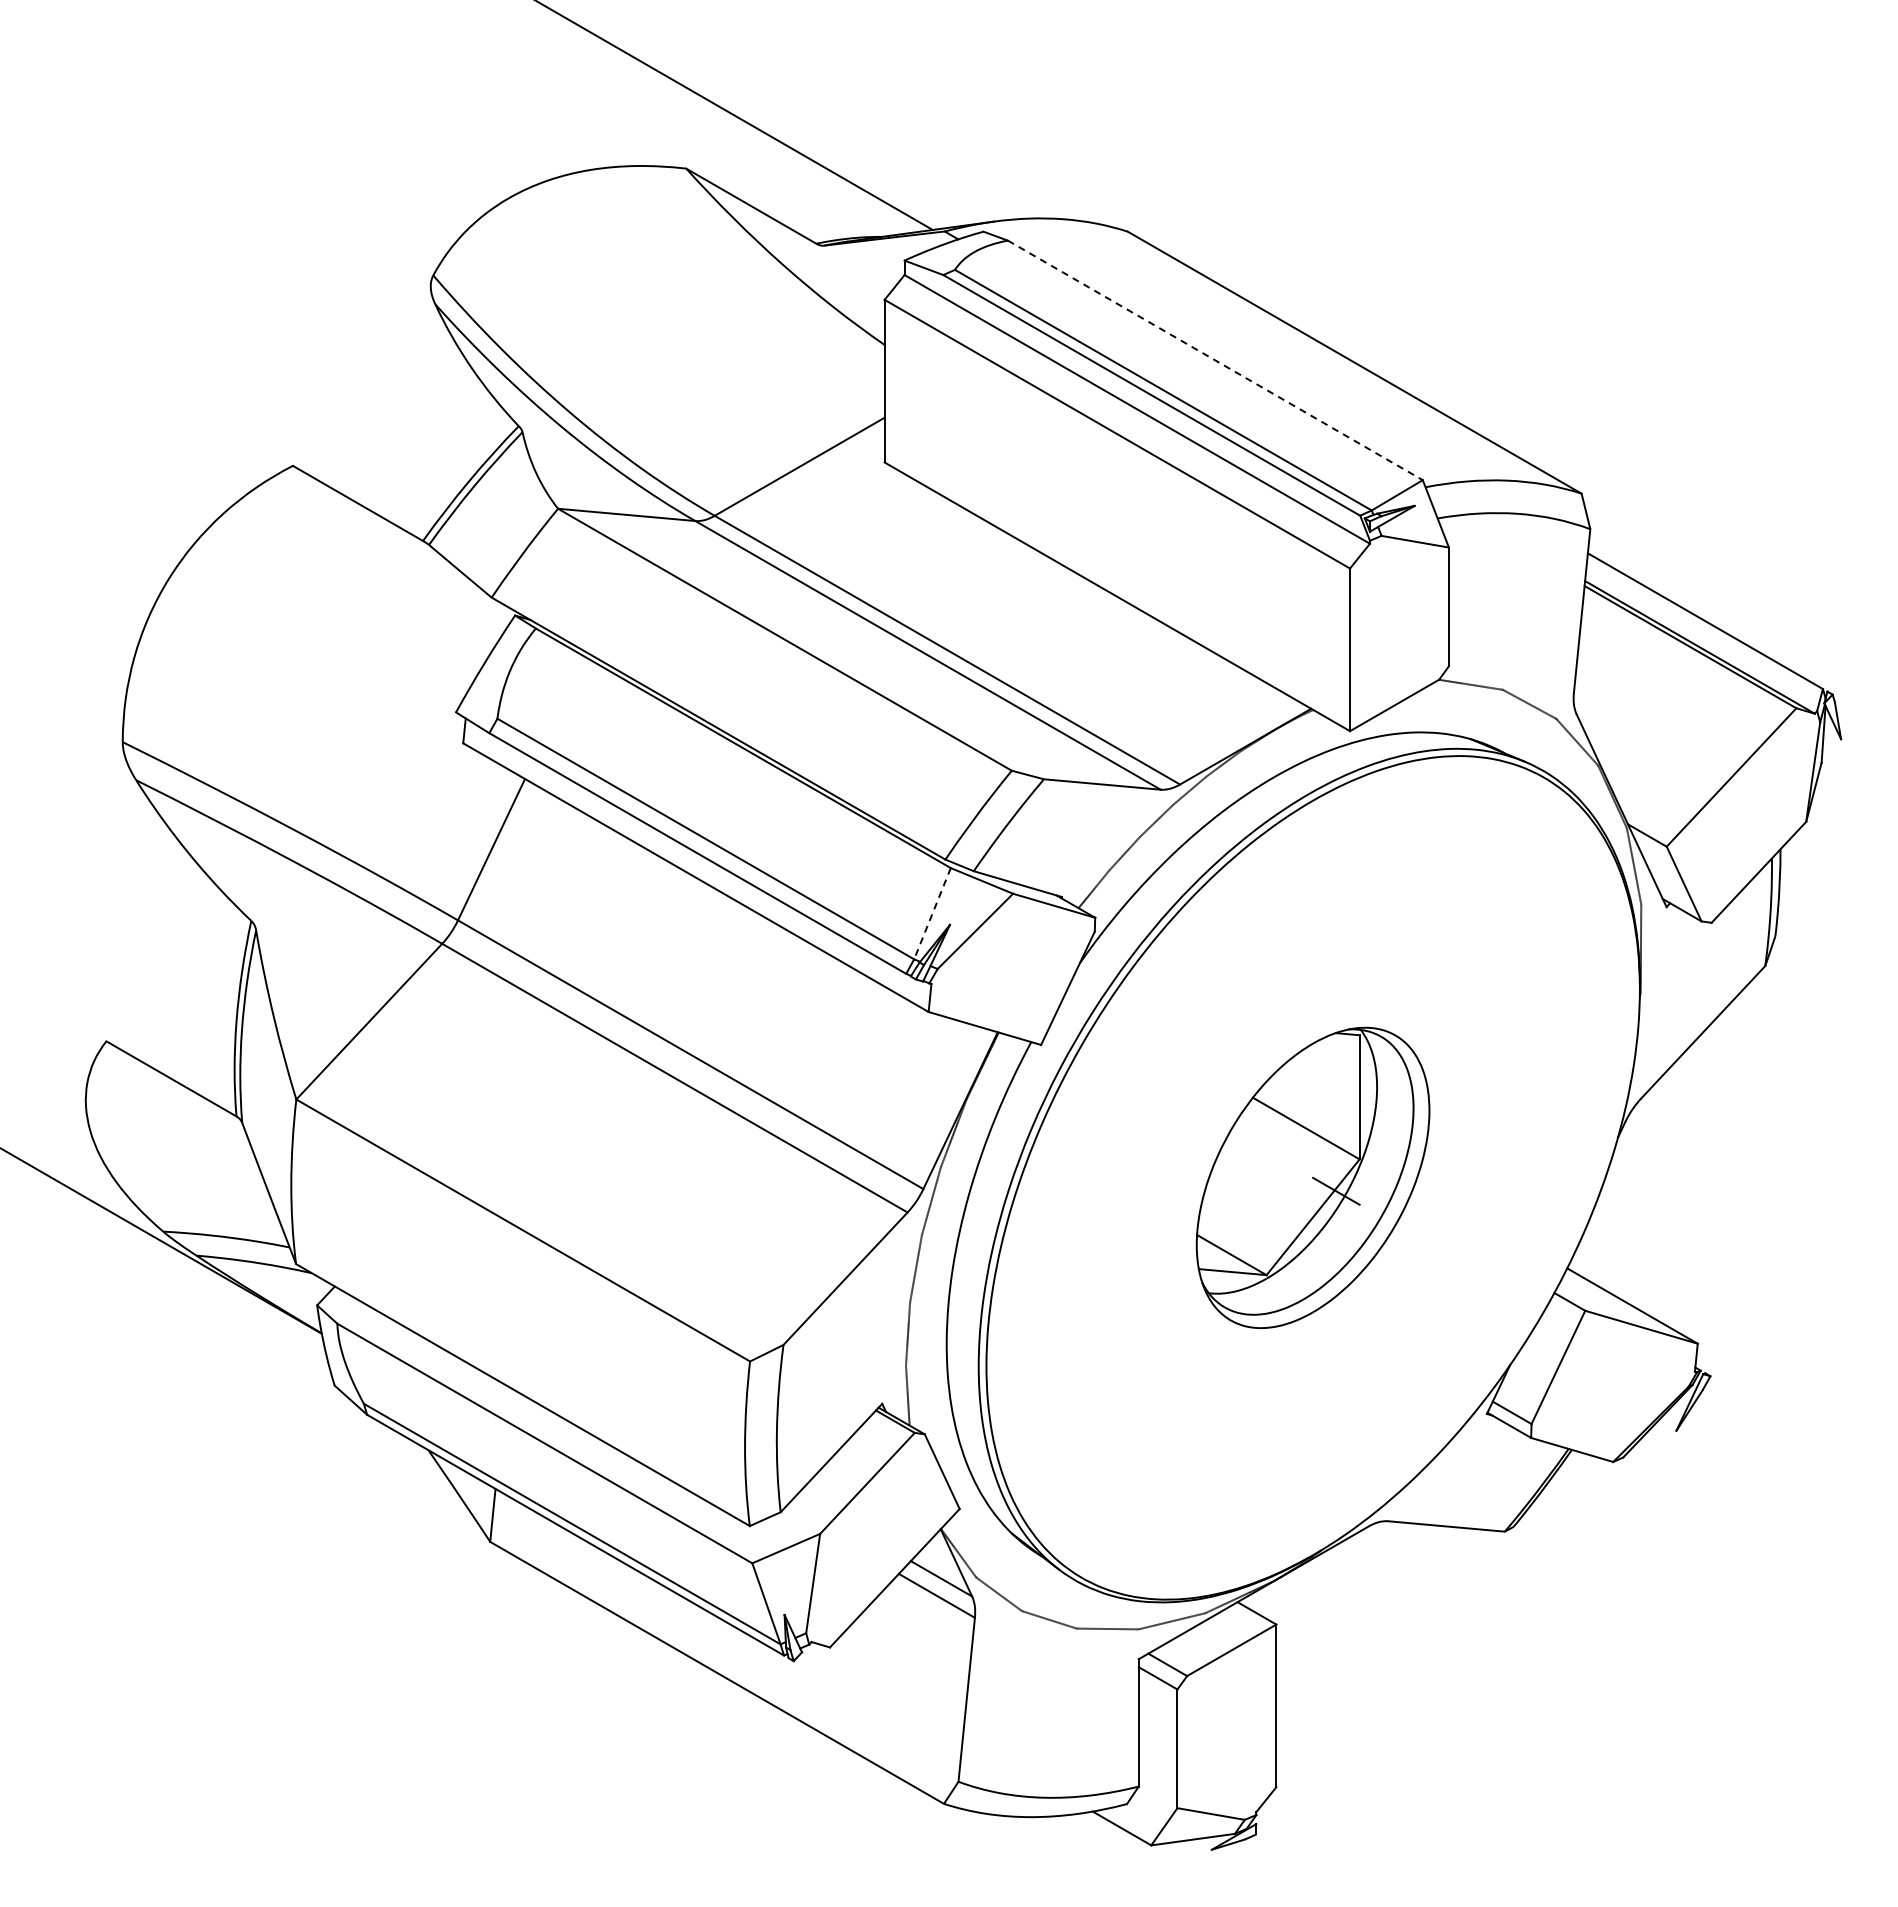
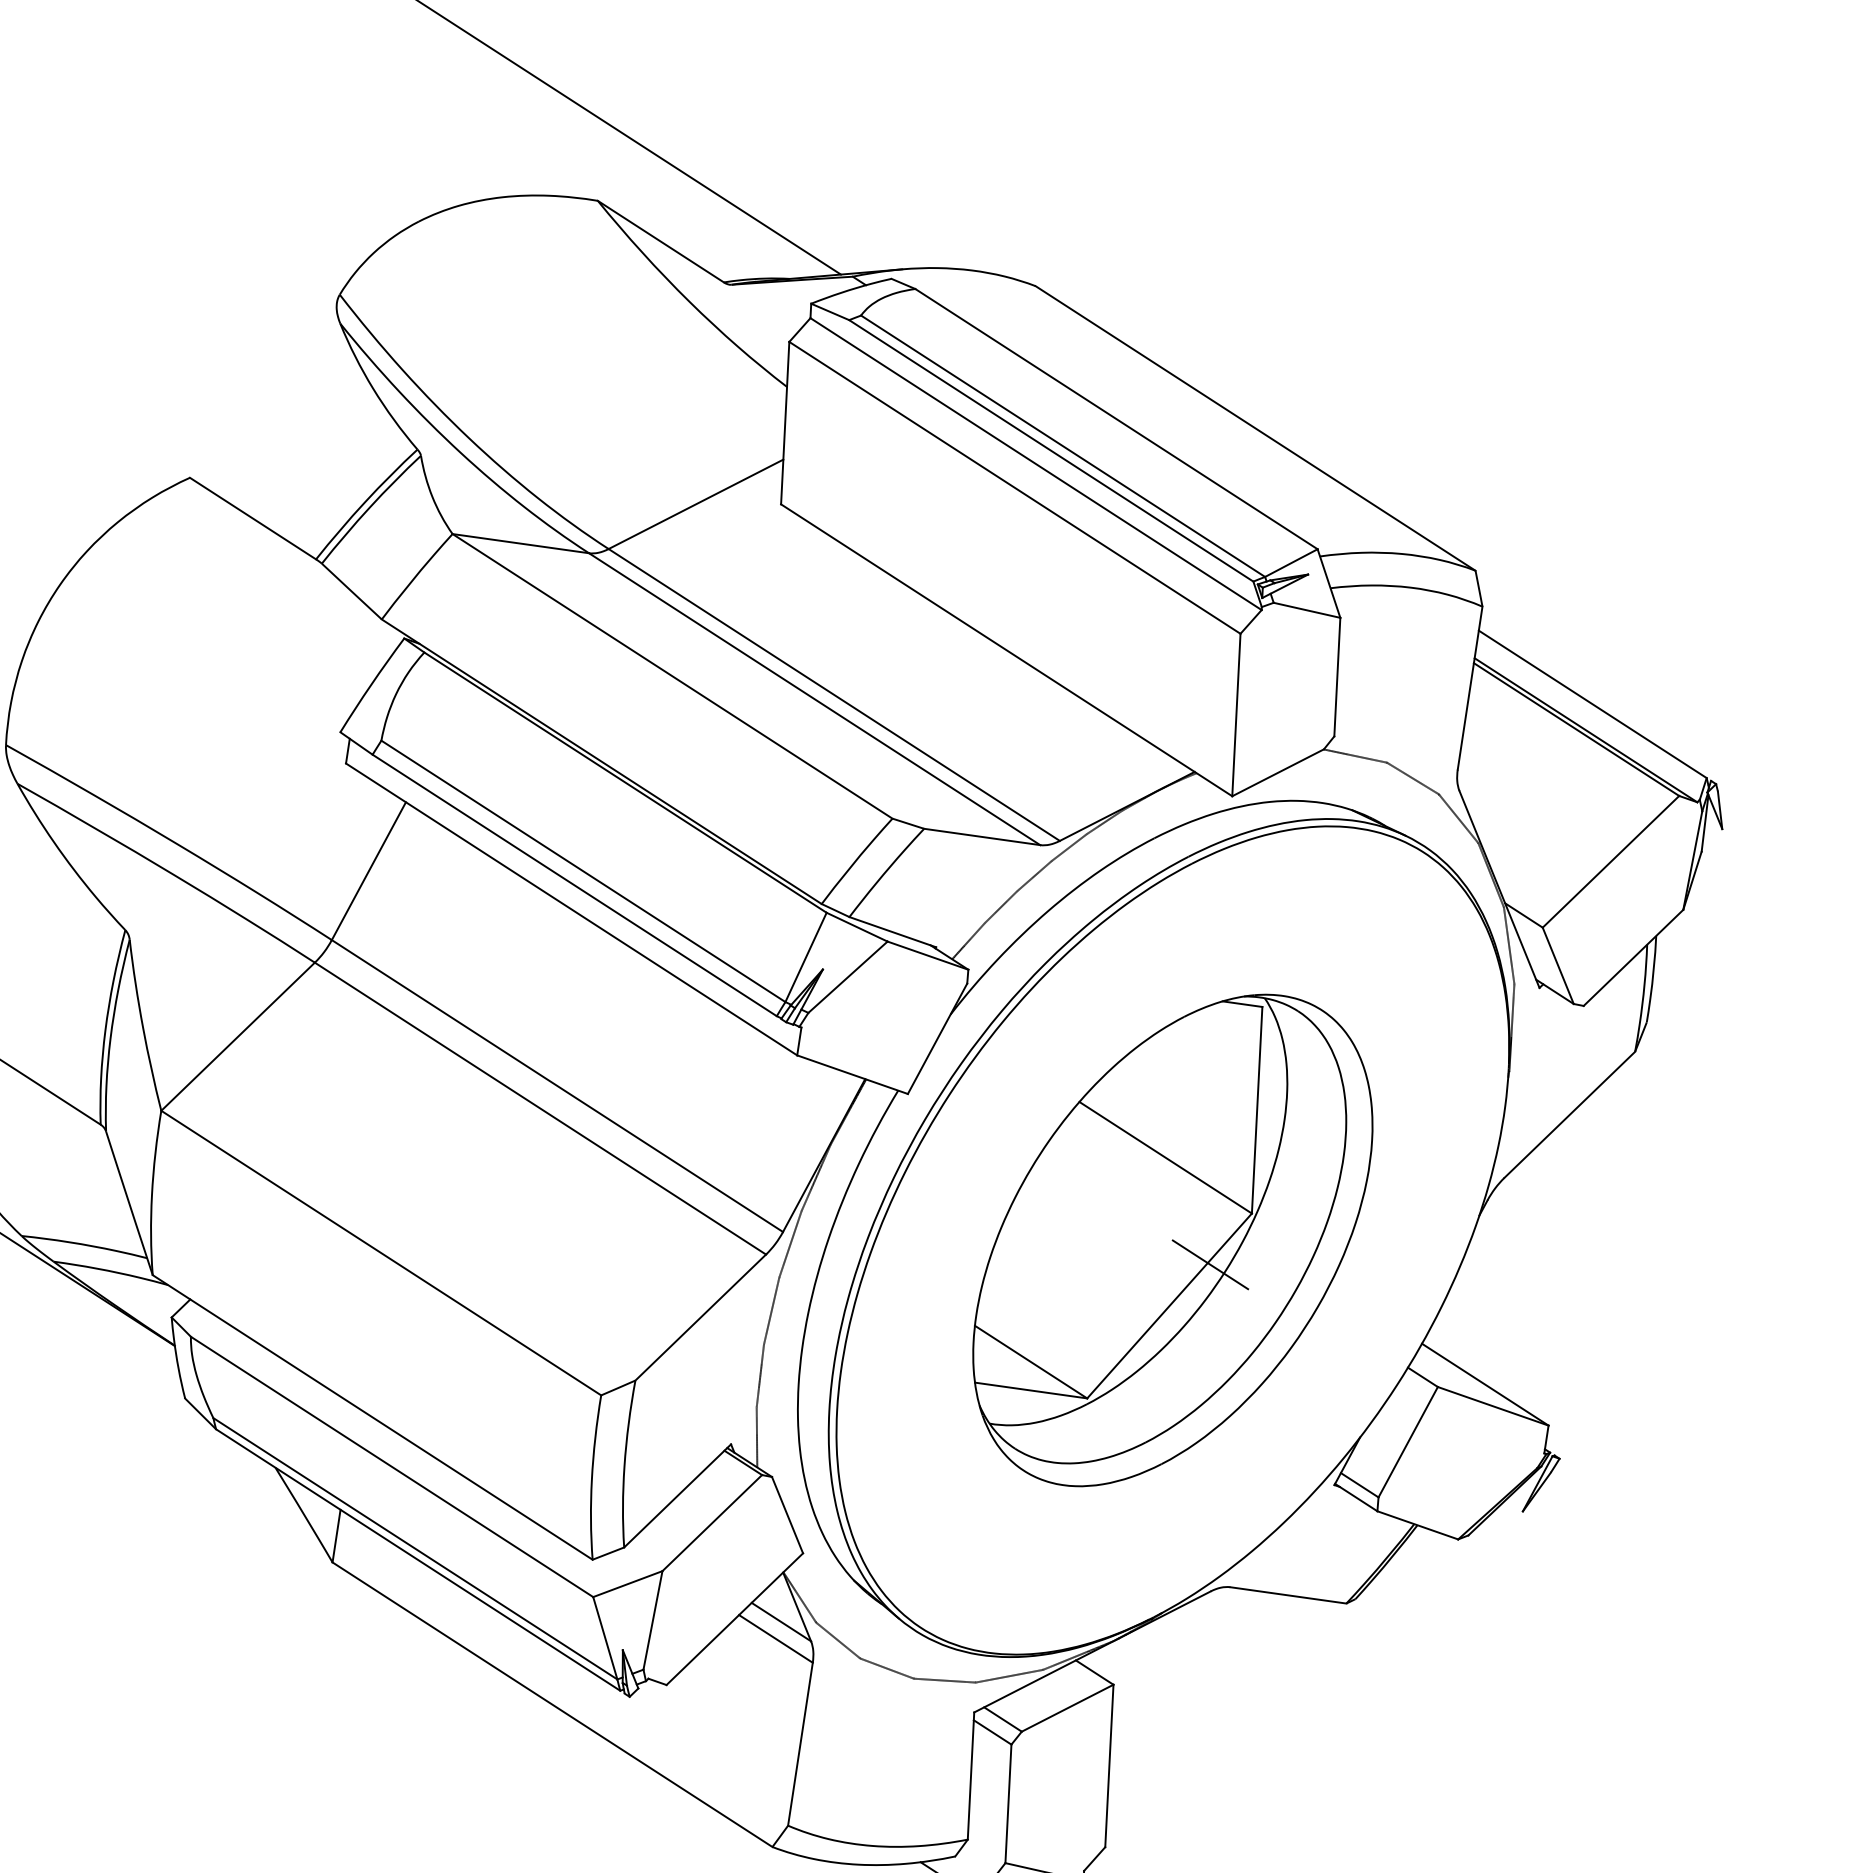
line: (1215, 360) -> (1116, 419), dashed -> solid
line: (932, 914) -> (806, 958), dashed -> solid
part: (1312, 1177) -> (1172, 1240), size x1.67

